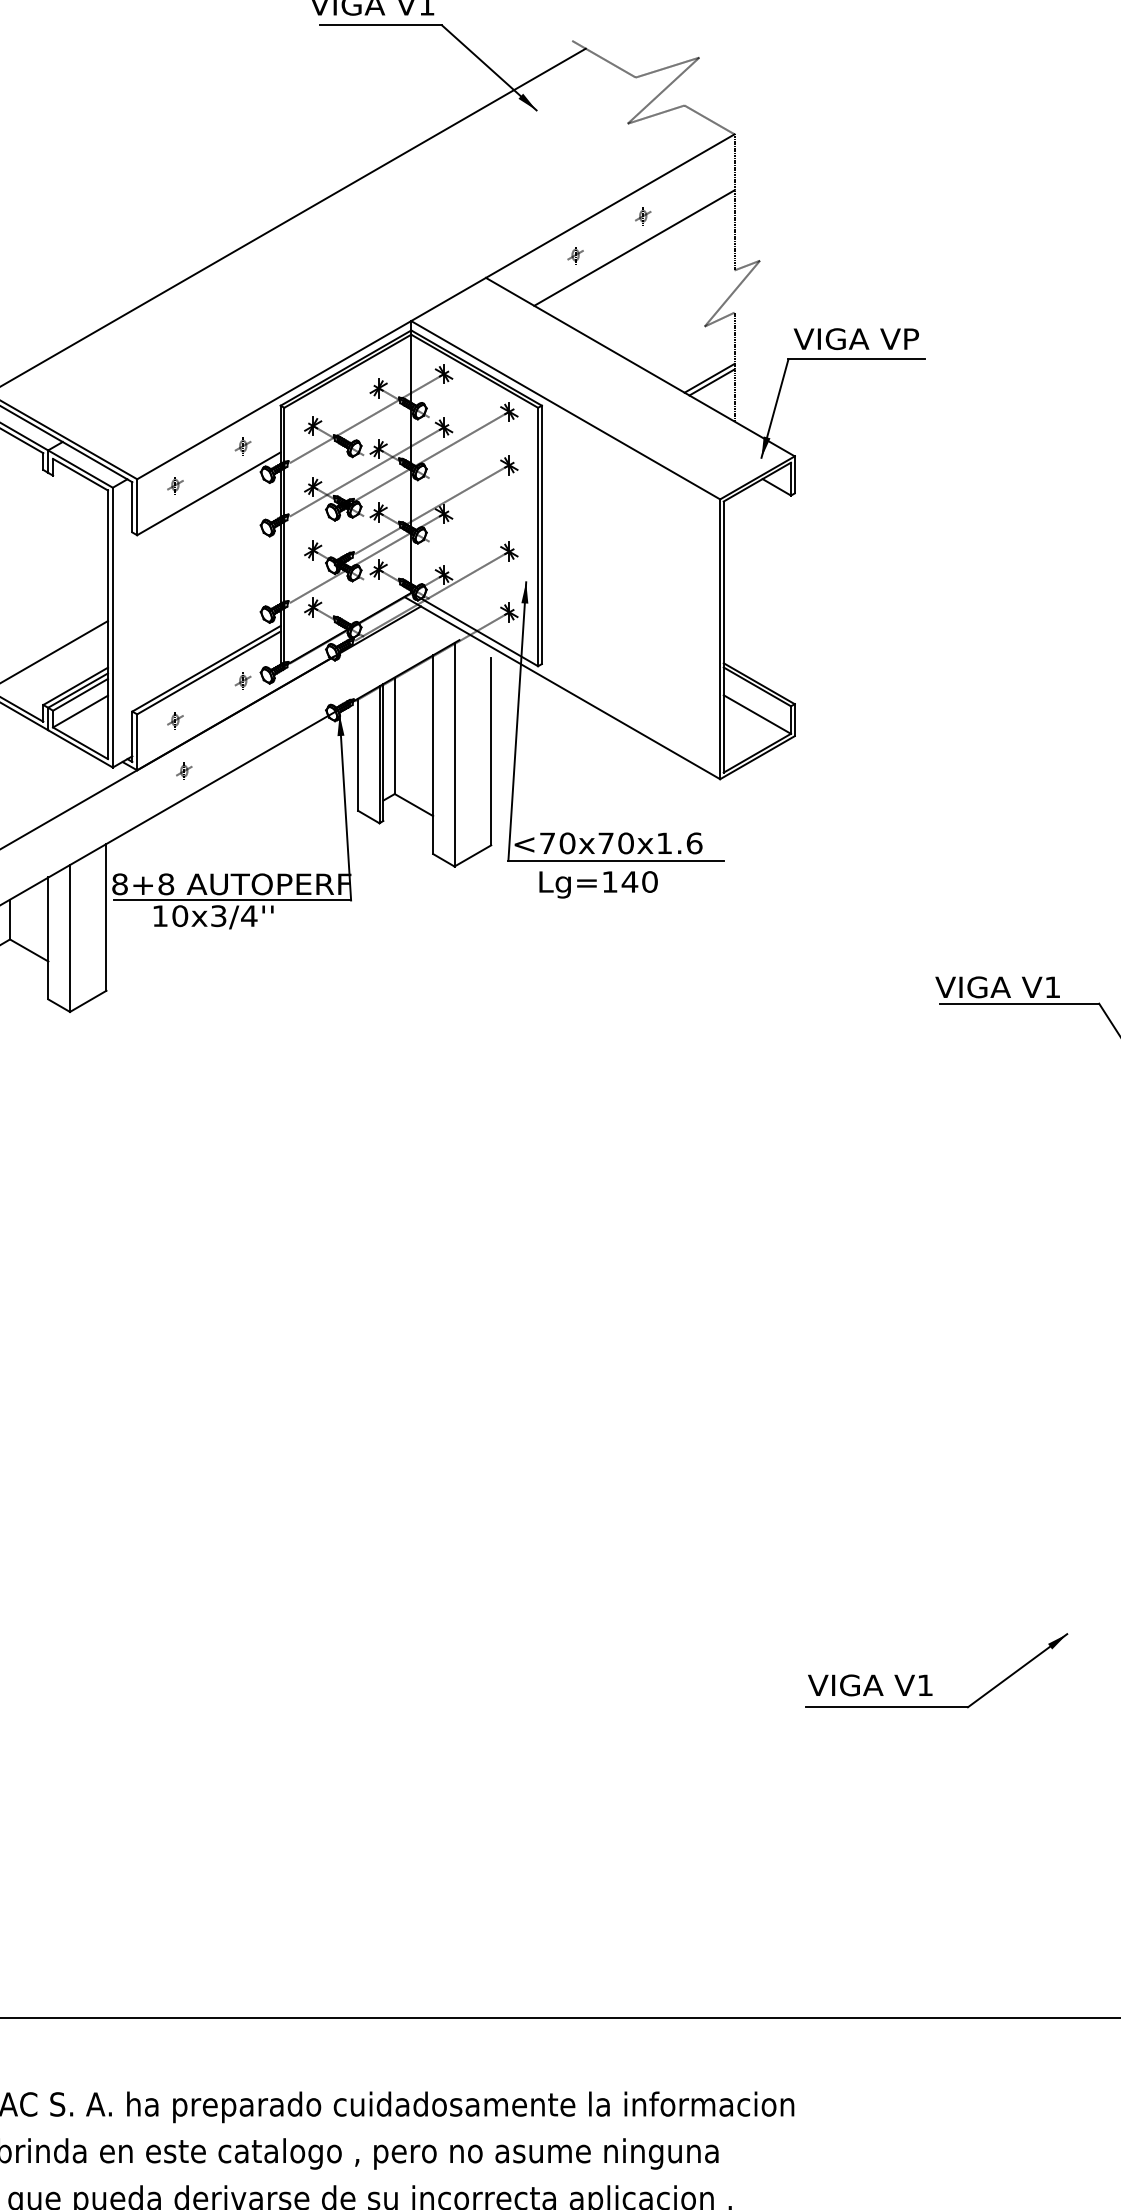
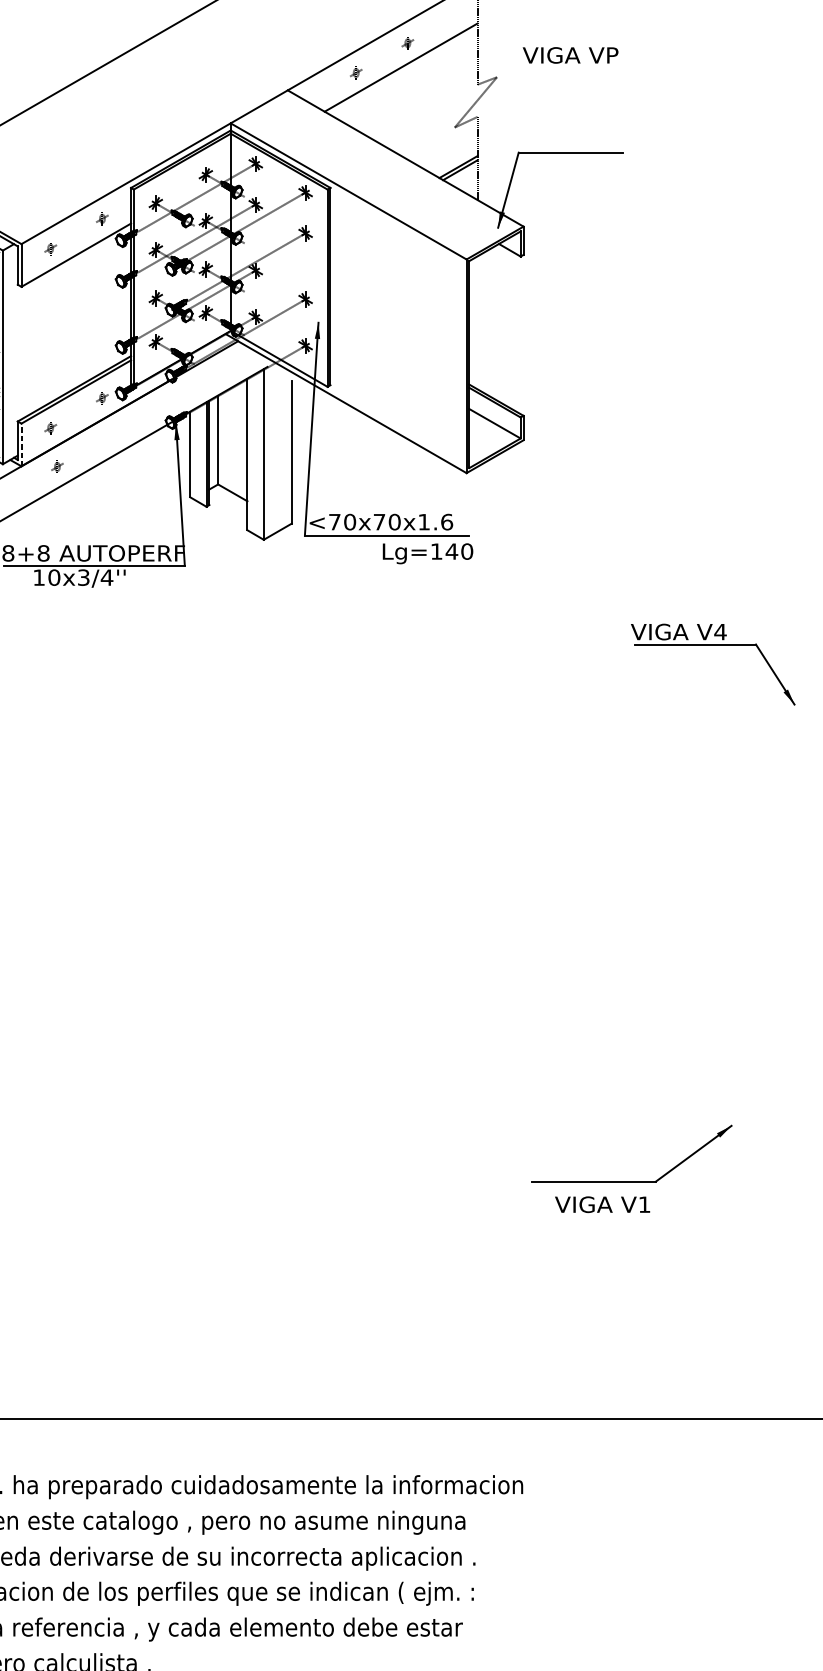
text: (855, 339) -> (569, 55), moved
line: (137, 742) -> (21, 445), solid -> dashed
text: (598, 884) -> (427, 553), moved
text: (1052, 986) -> (720, 631), V1 -> V4
text: (870, 1685) -> (602, 1204), moved

